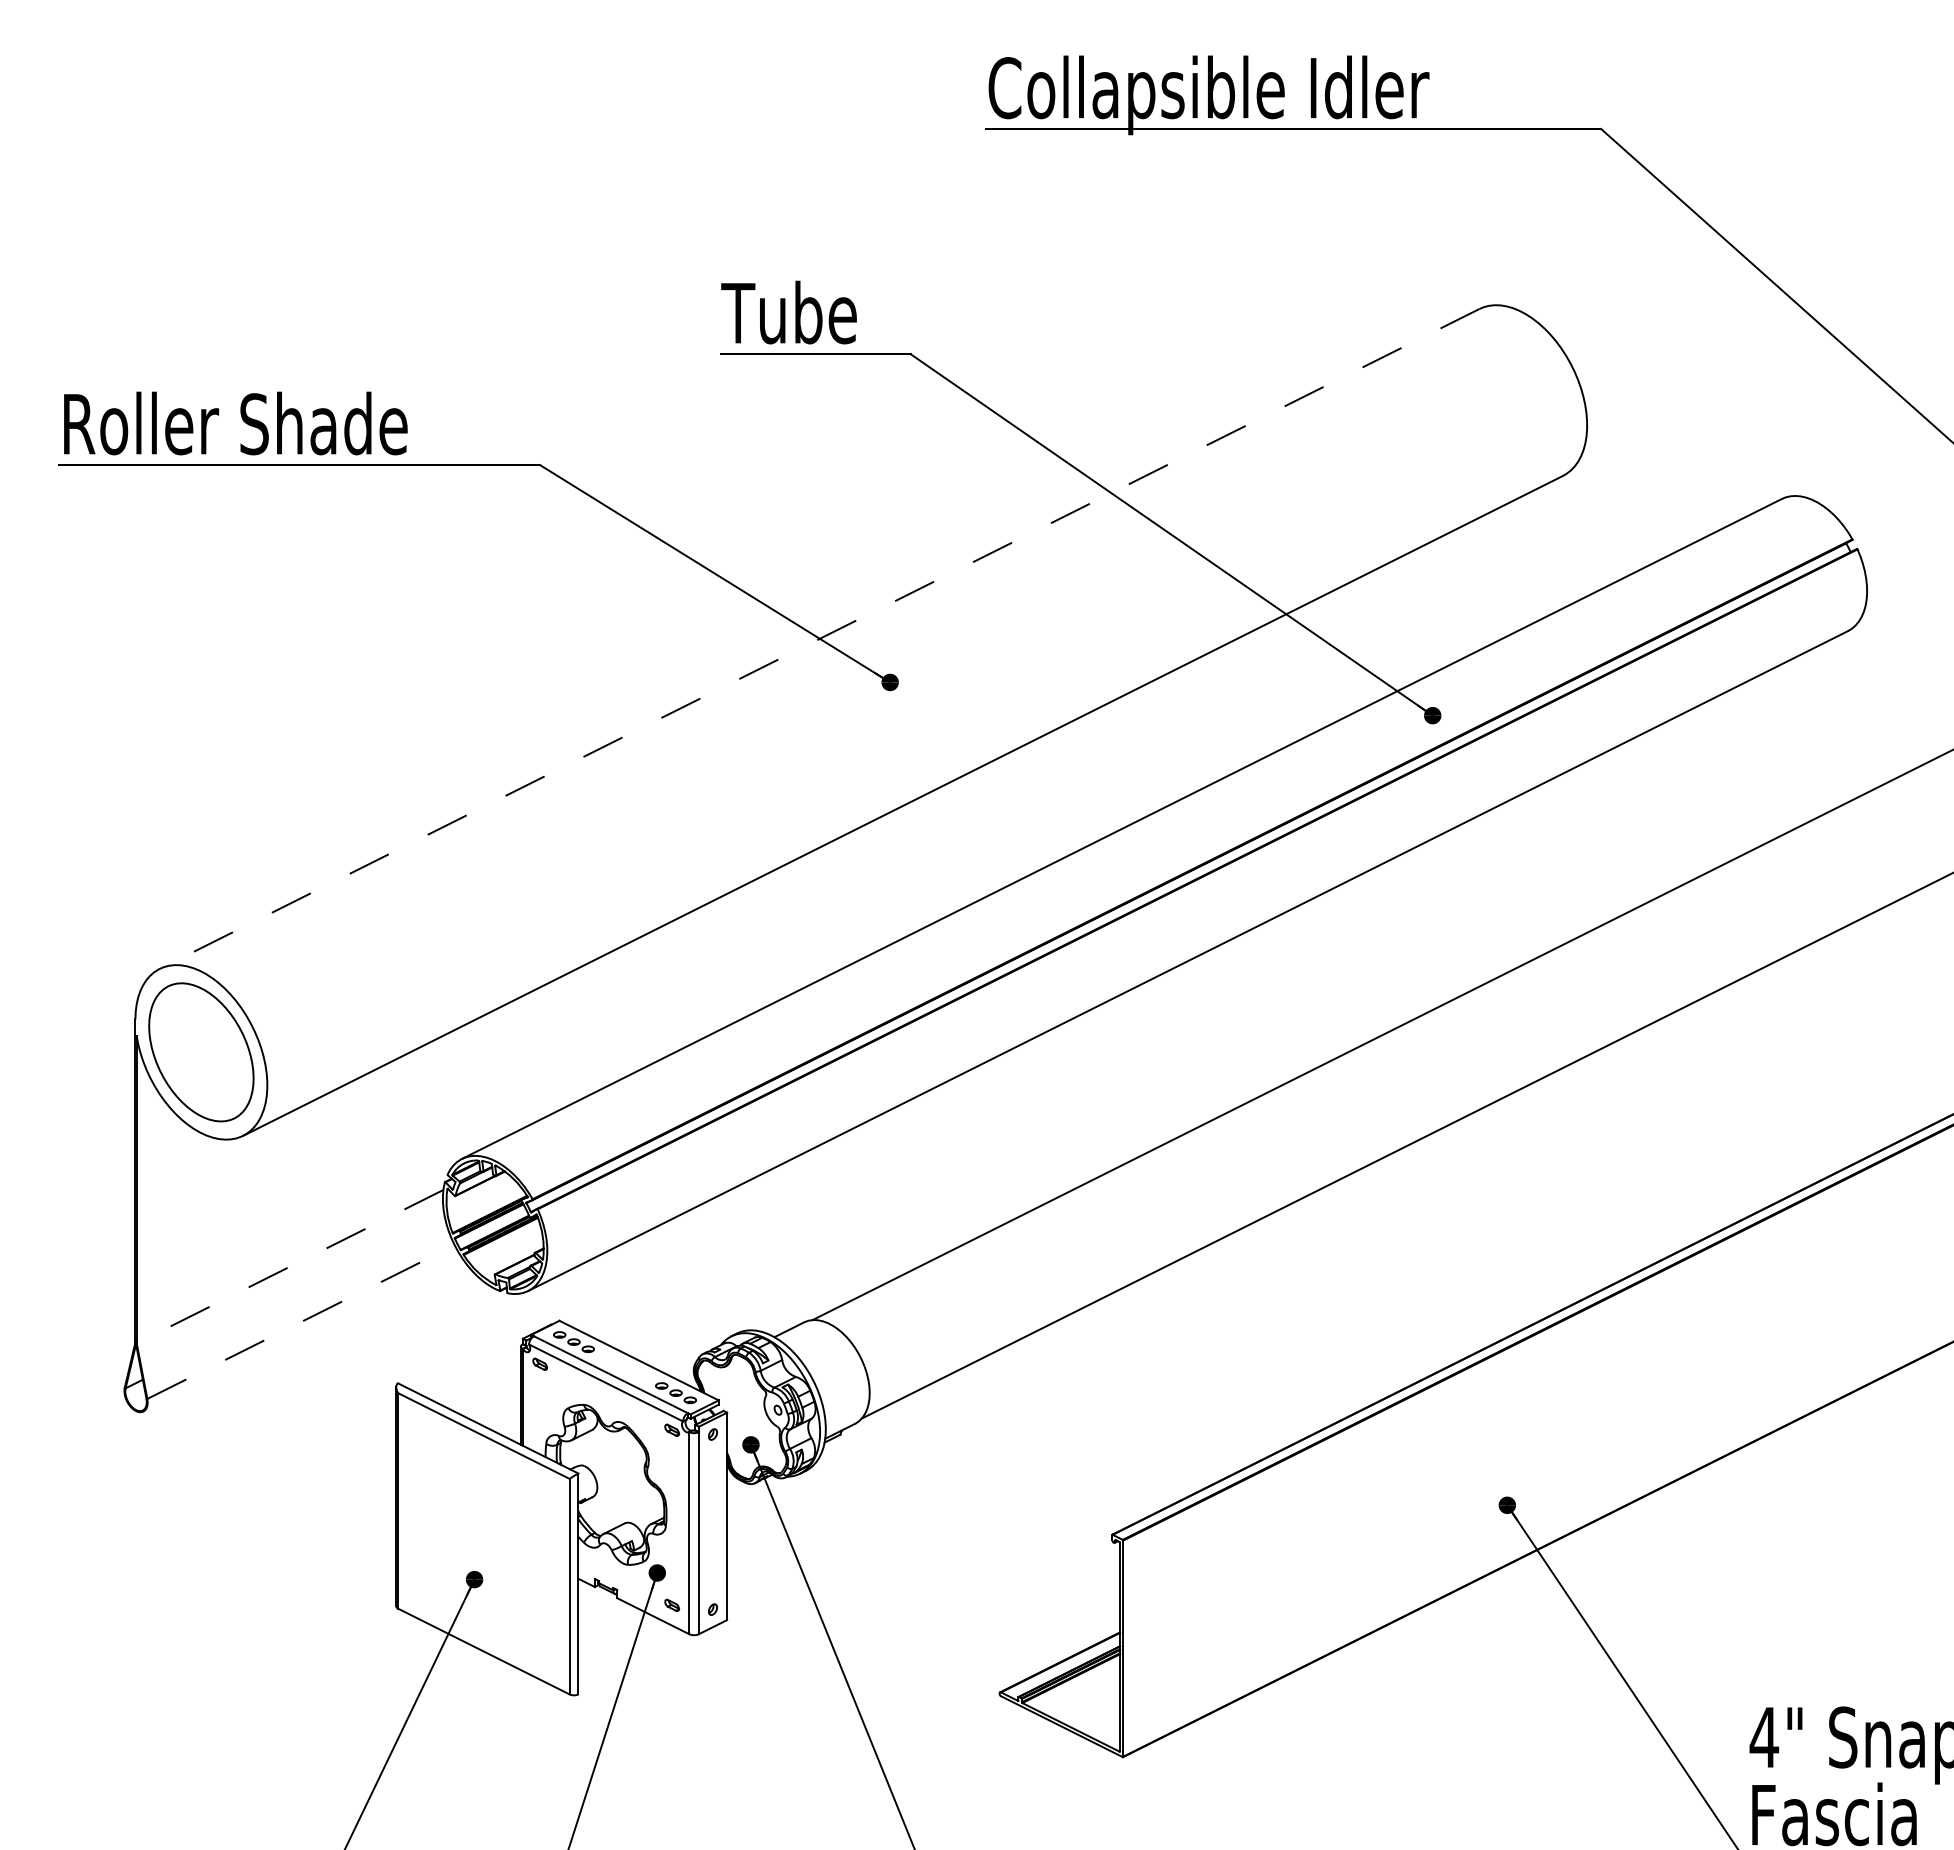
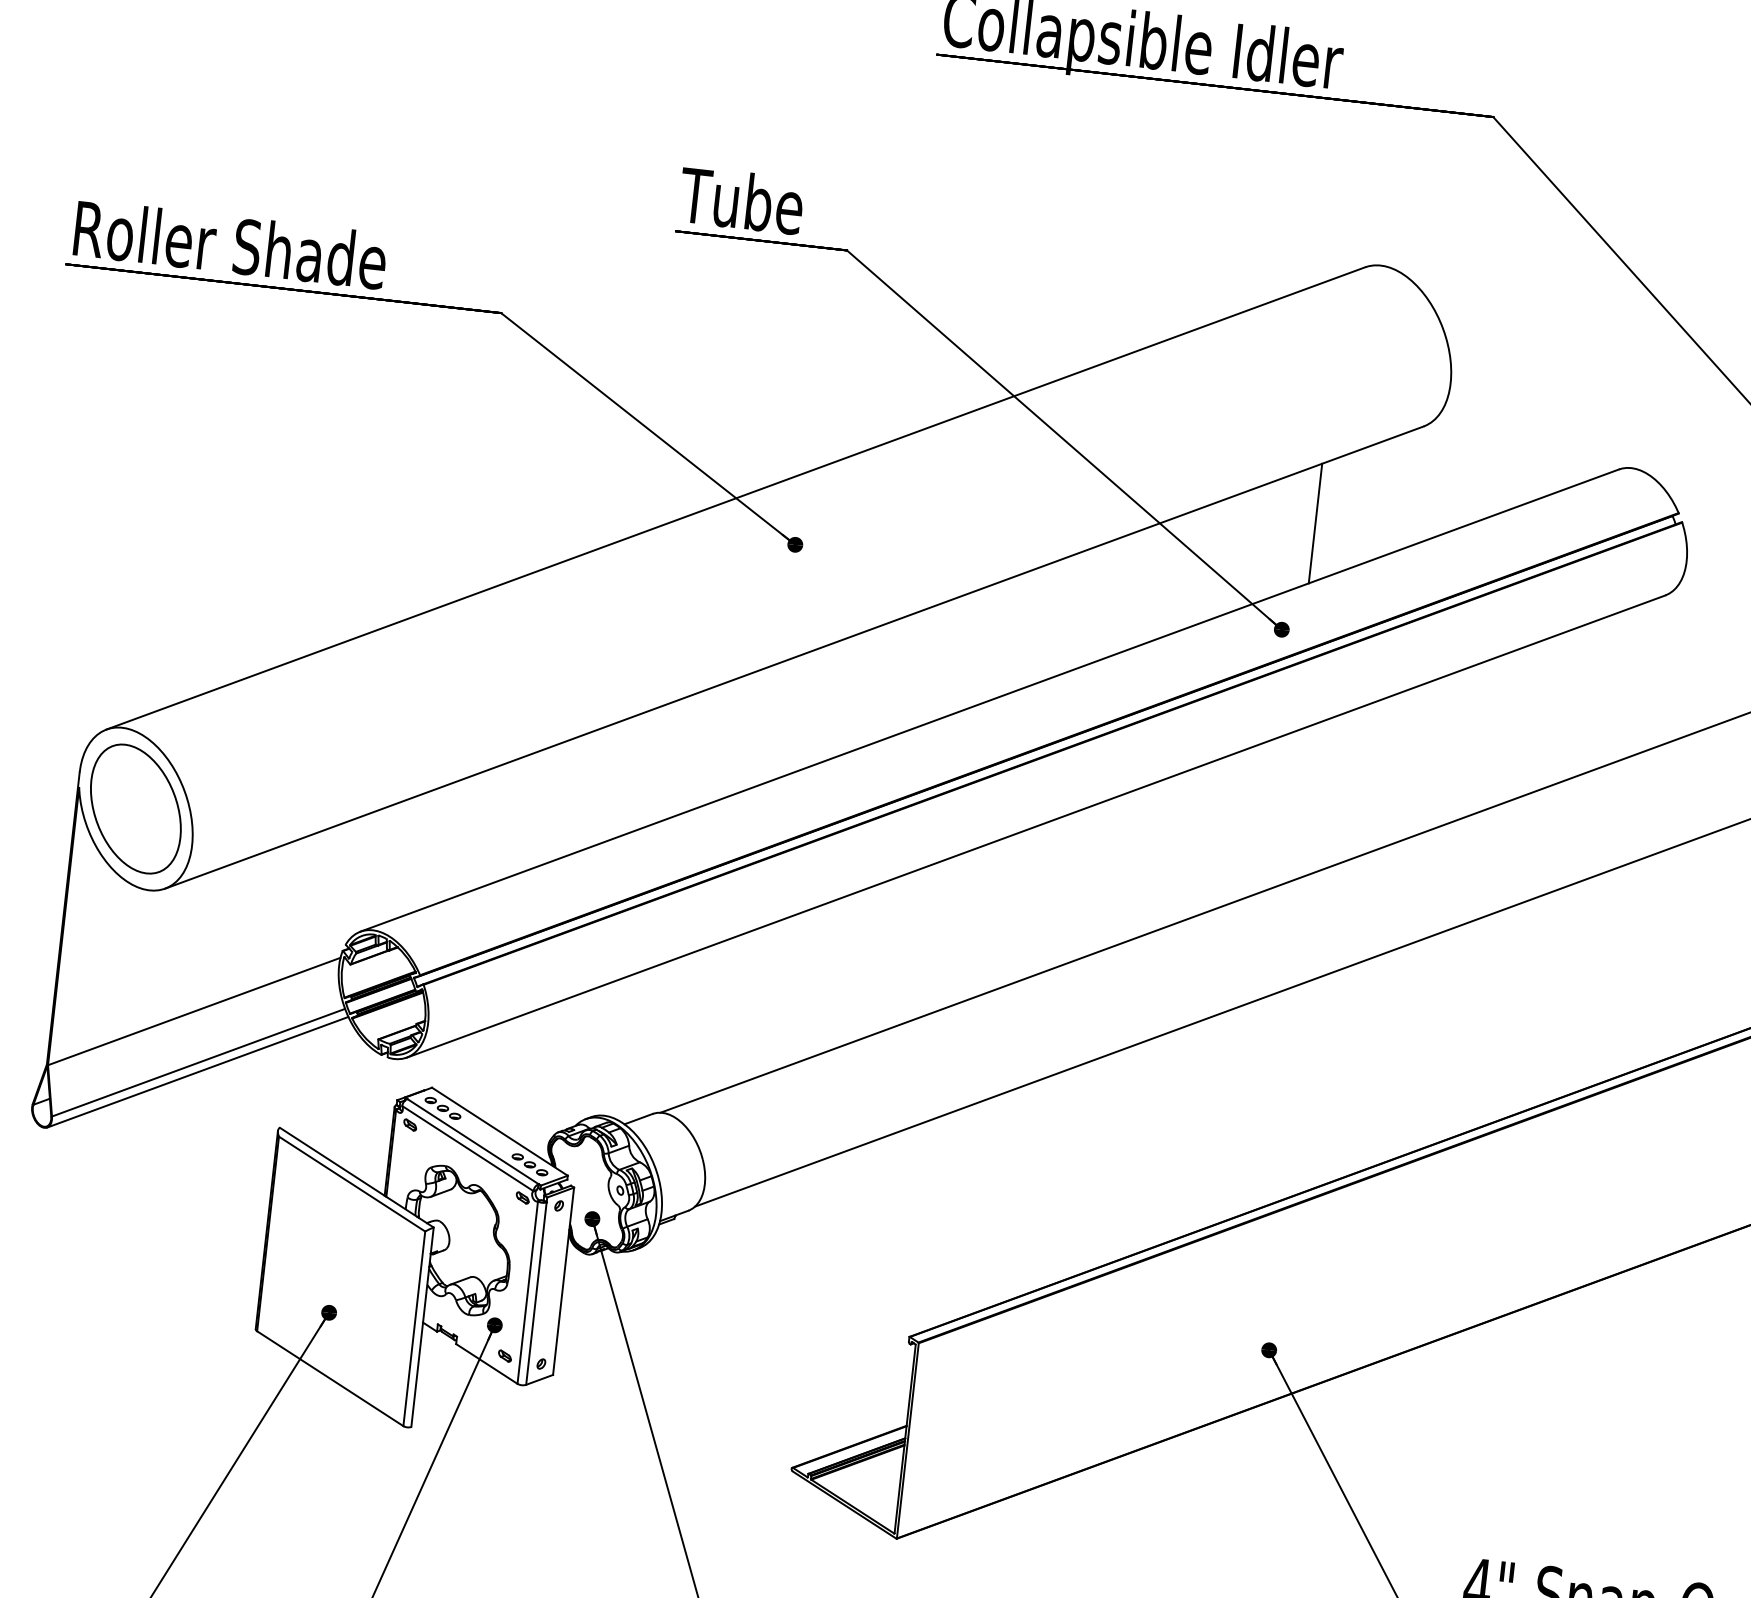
line: (1456, 595) -> (1315, 523), added
line: (819, 638) -> (735, 497), dashed -> solid
line: (289, 1266) -> (193, 1011), dashed -> solid
line: (301, 1322) -> (198, 1063), dashed -> solid
line: (301, 1332) -> (197, 1072), added

